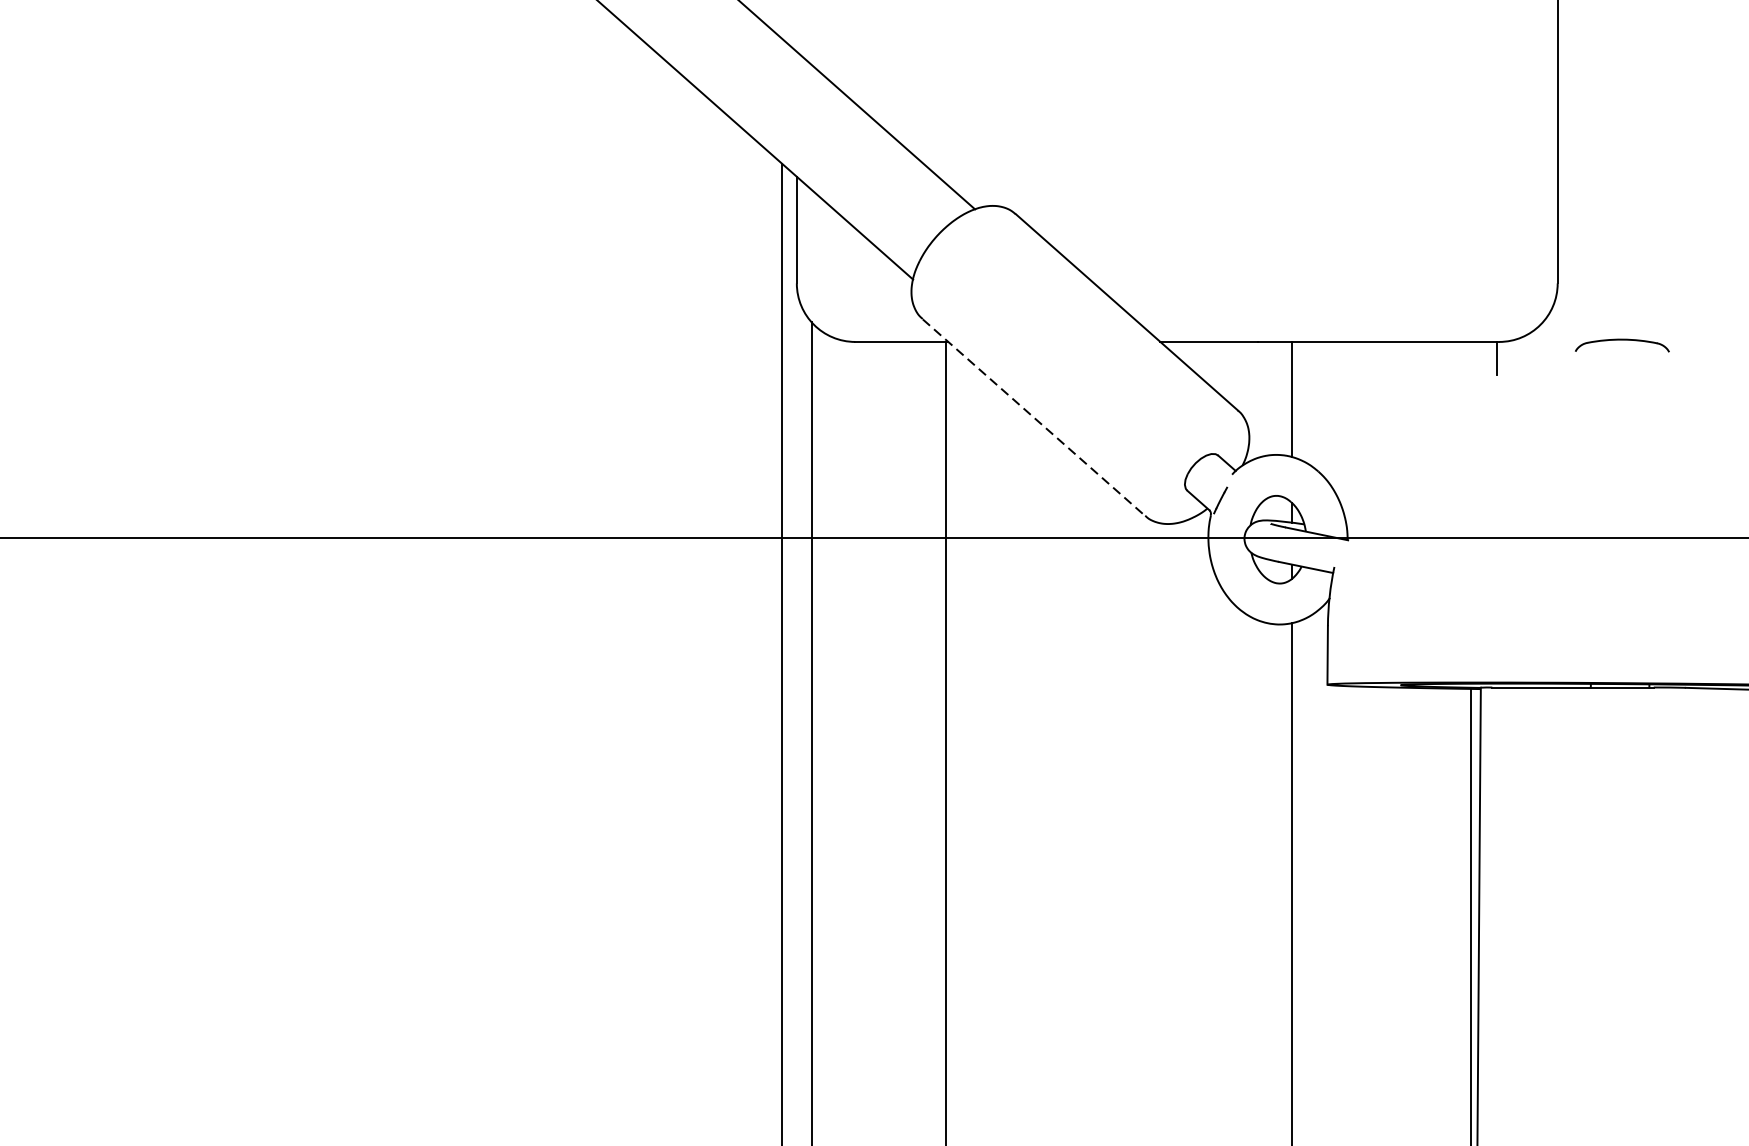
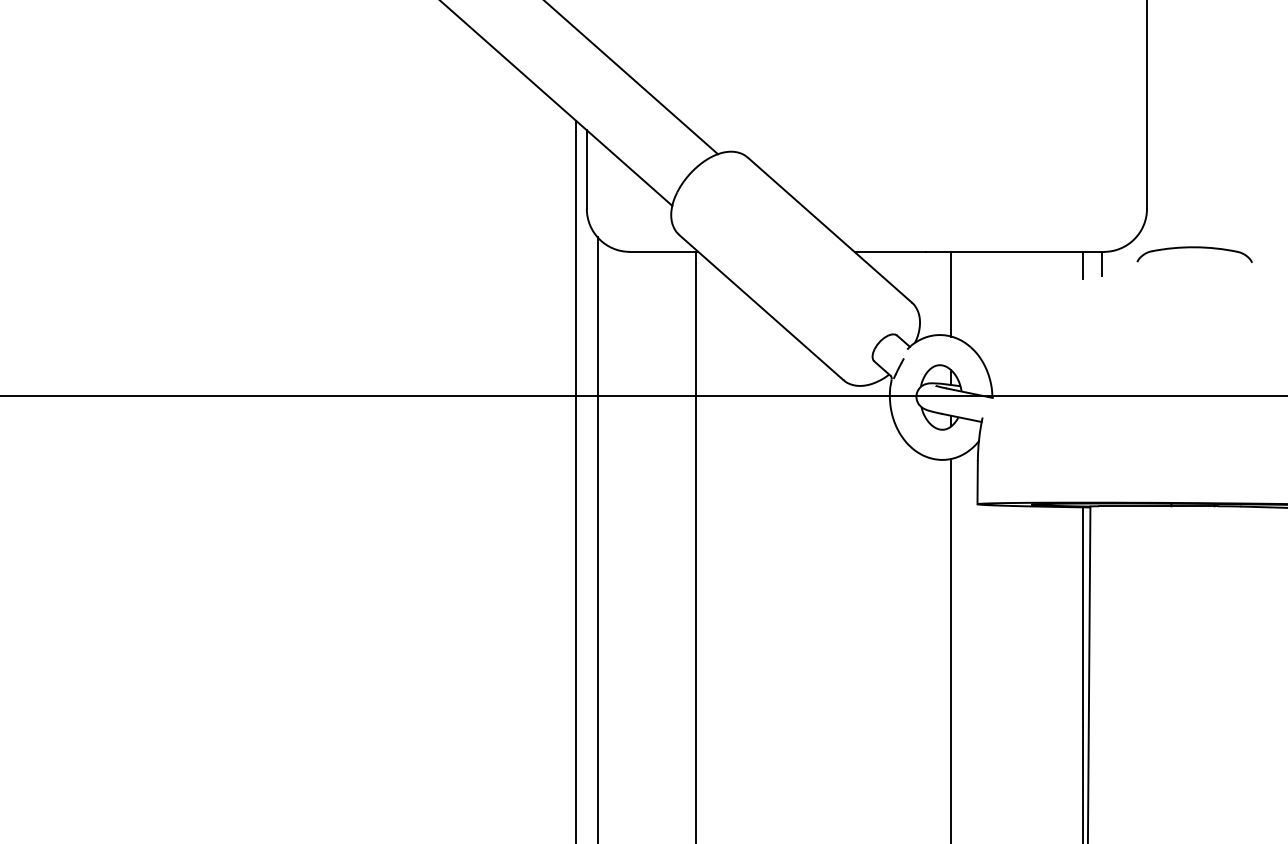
part: (1622, 345) -> (1194, 254), size x1.67
line: (1471, 360) -> (1083, 265), added
line: (1034, 417) -> (761, 307), dashed -> solid

